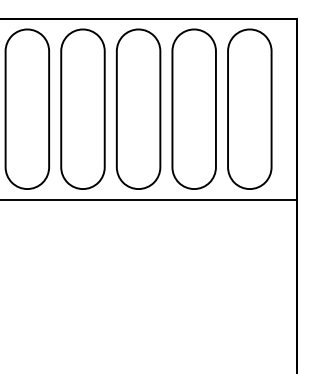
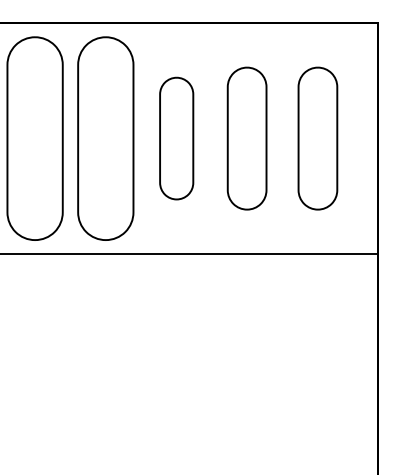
part: (138, 109) -> (176, 138), size x0.6
part: (193, 109) -> (246, 138), size x0.7
part: (249, 109) -> (317, 138), size x0.7

